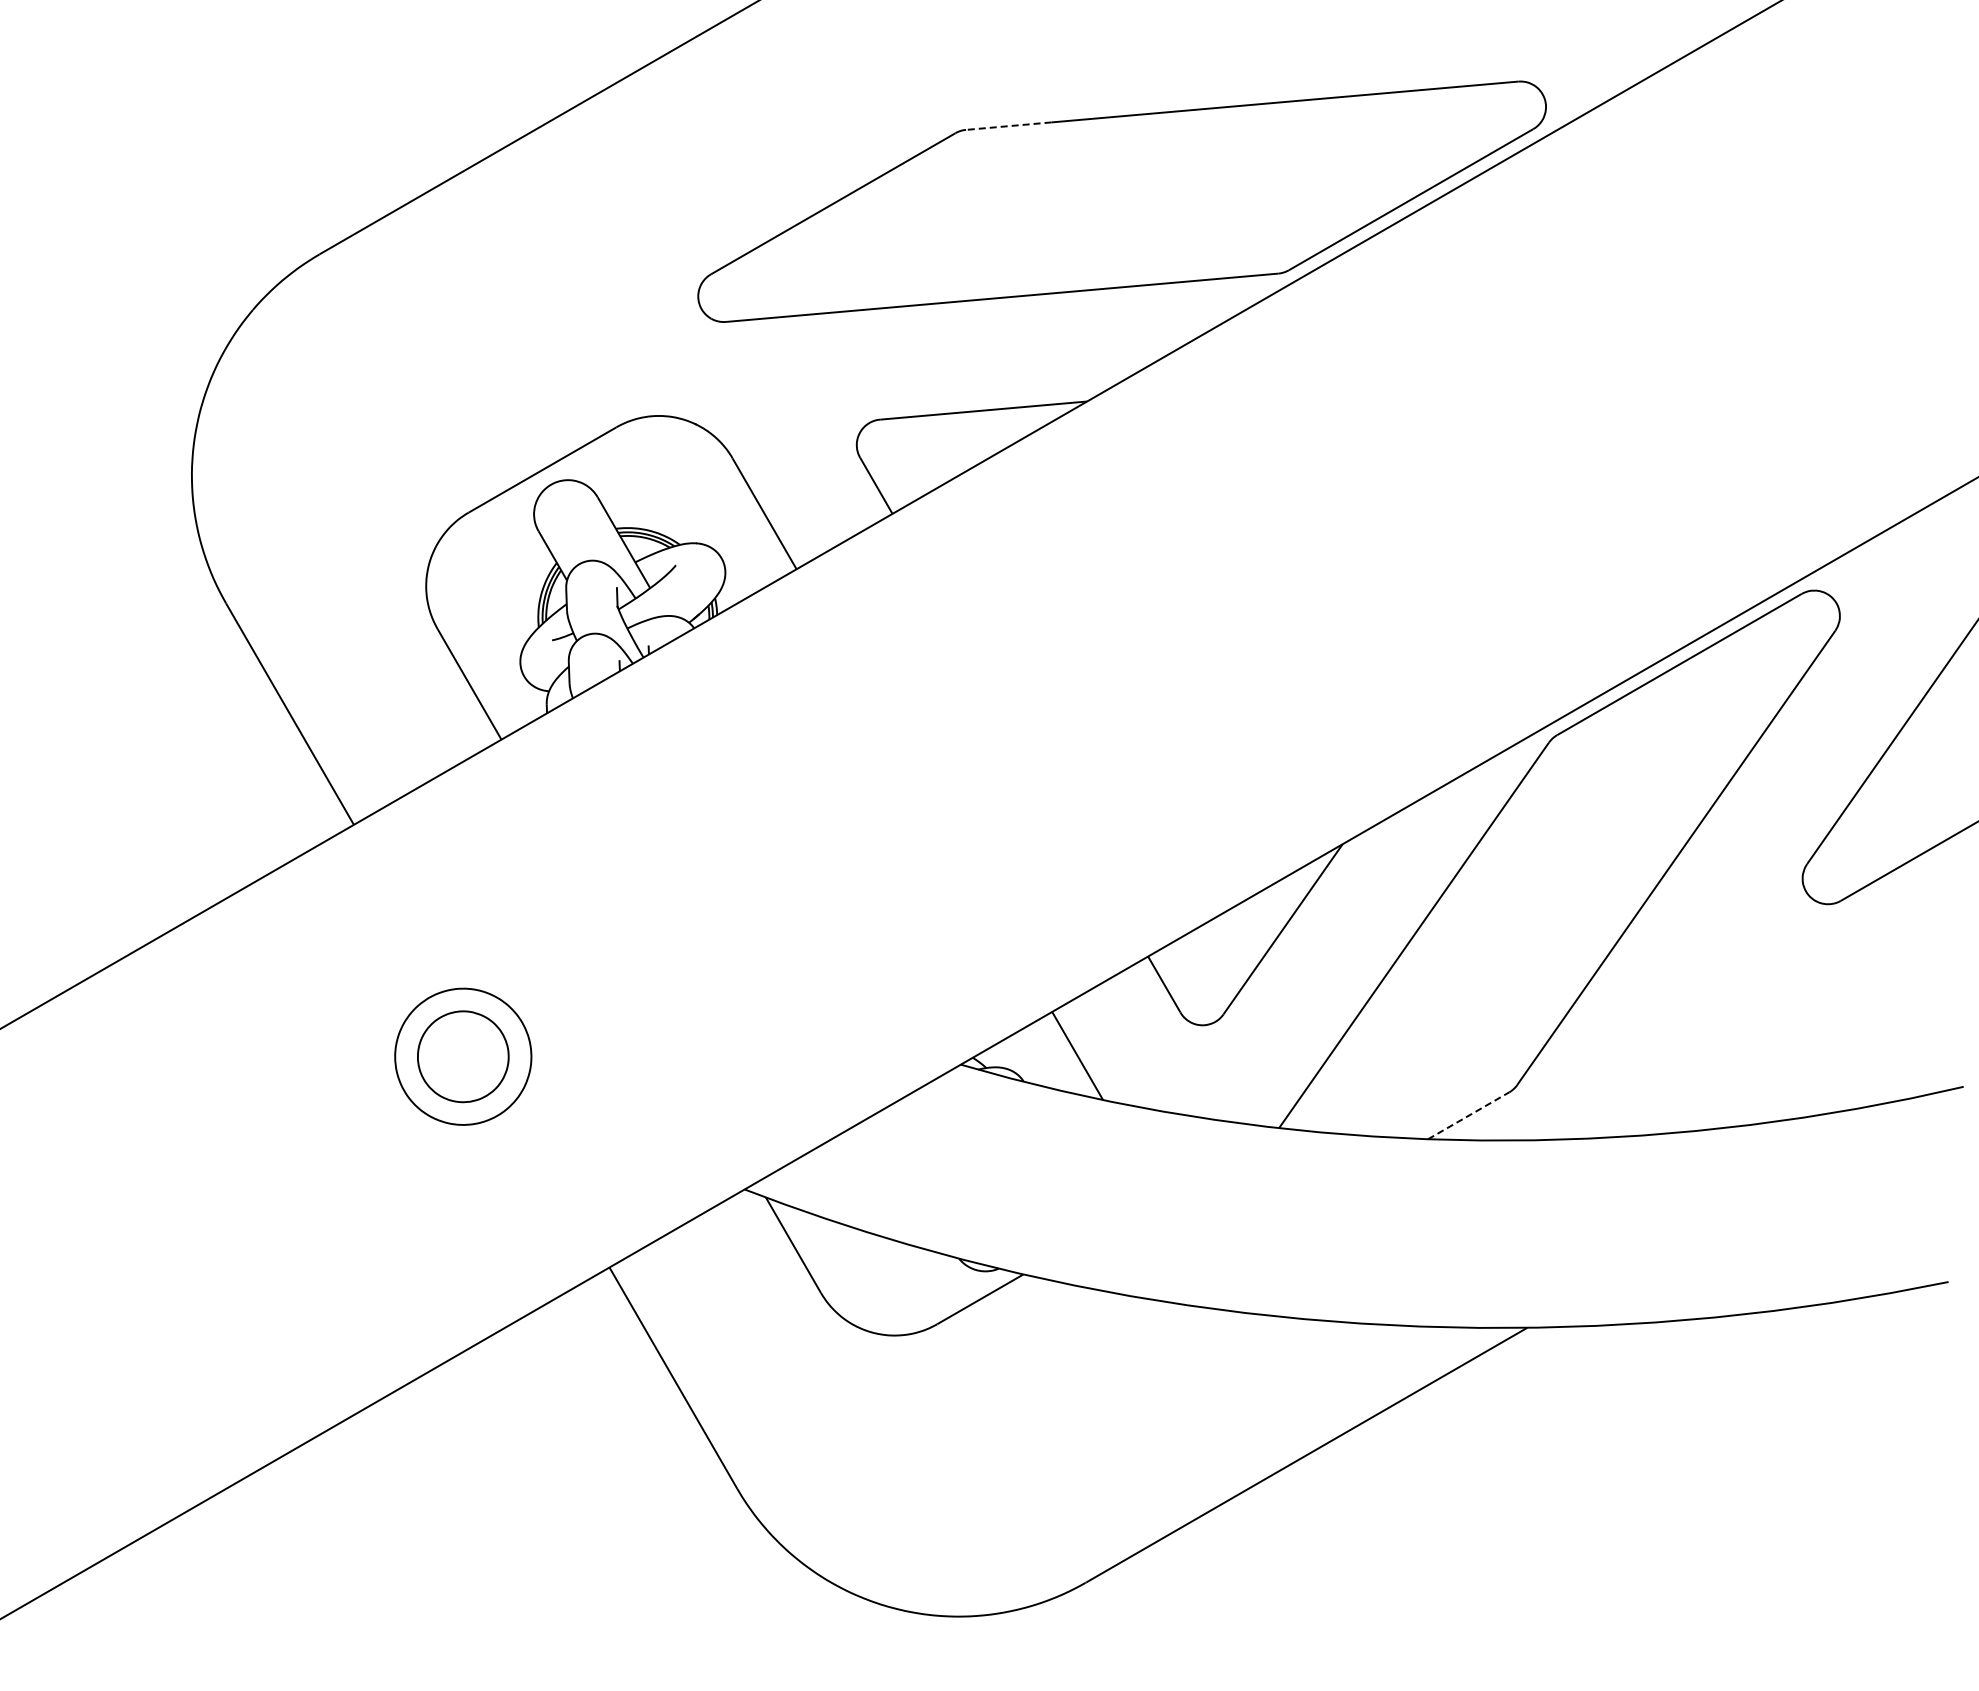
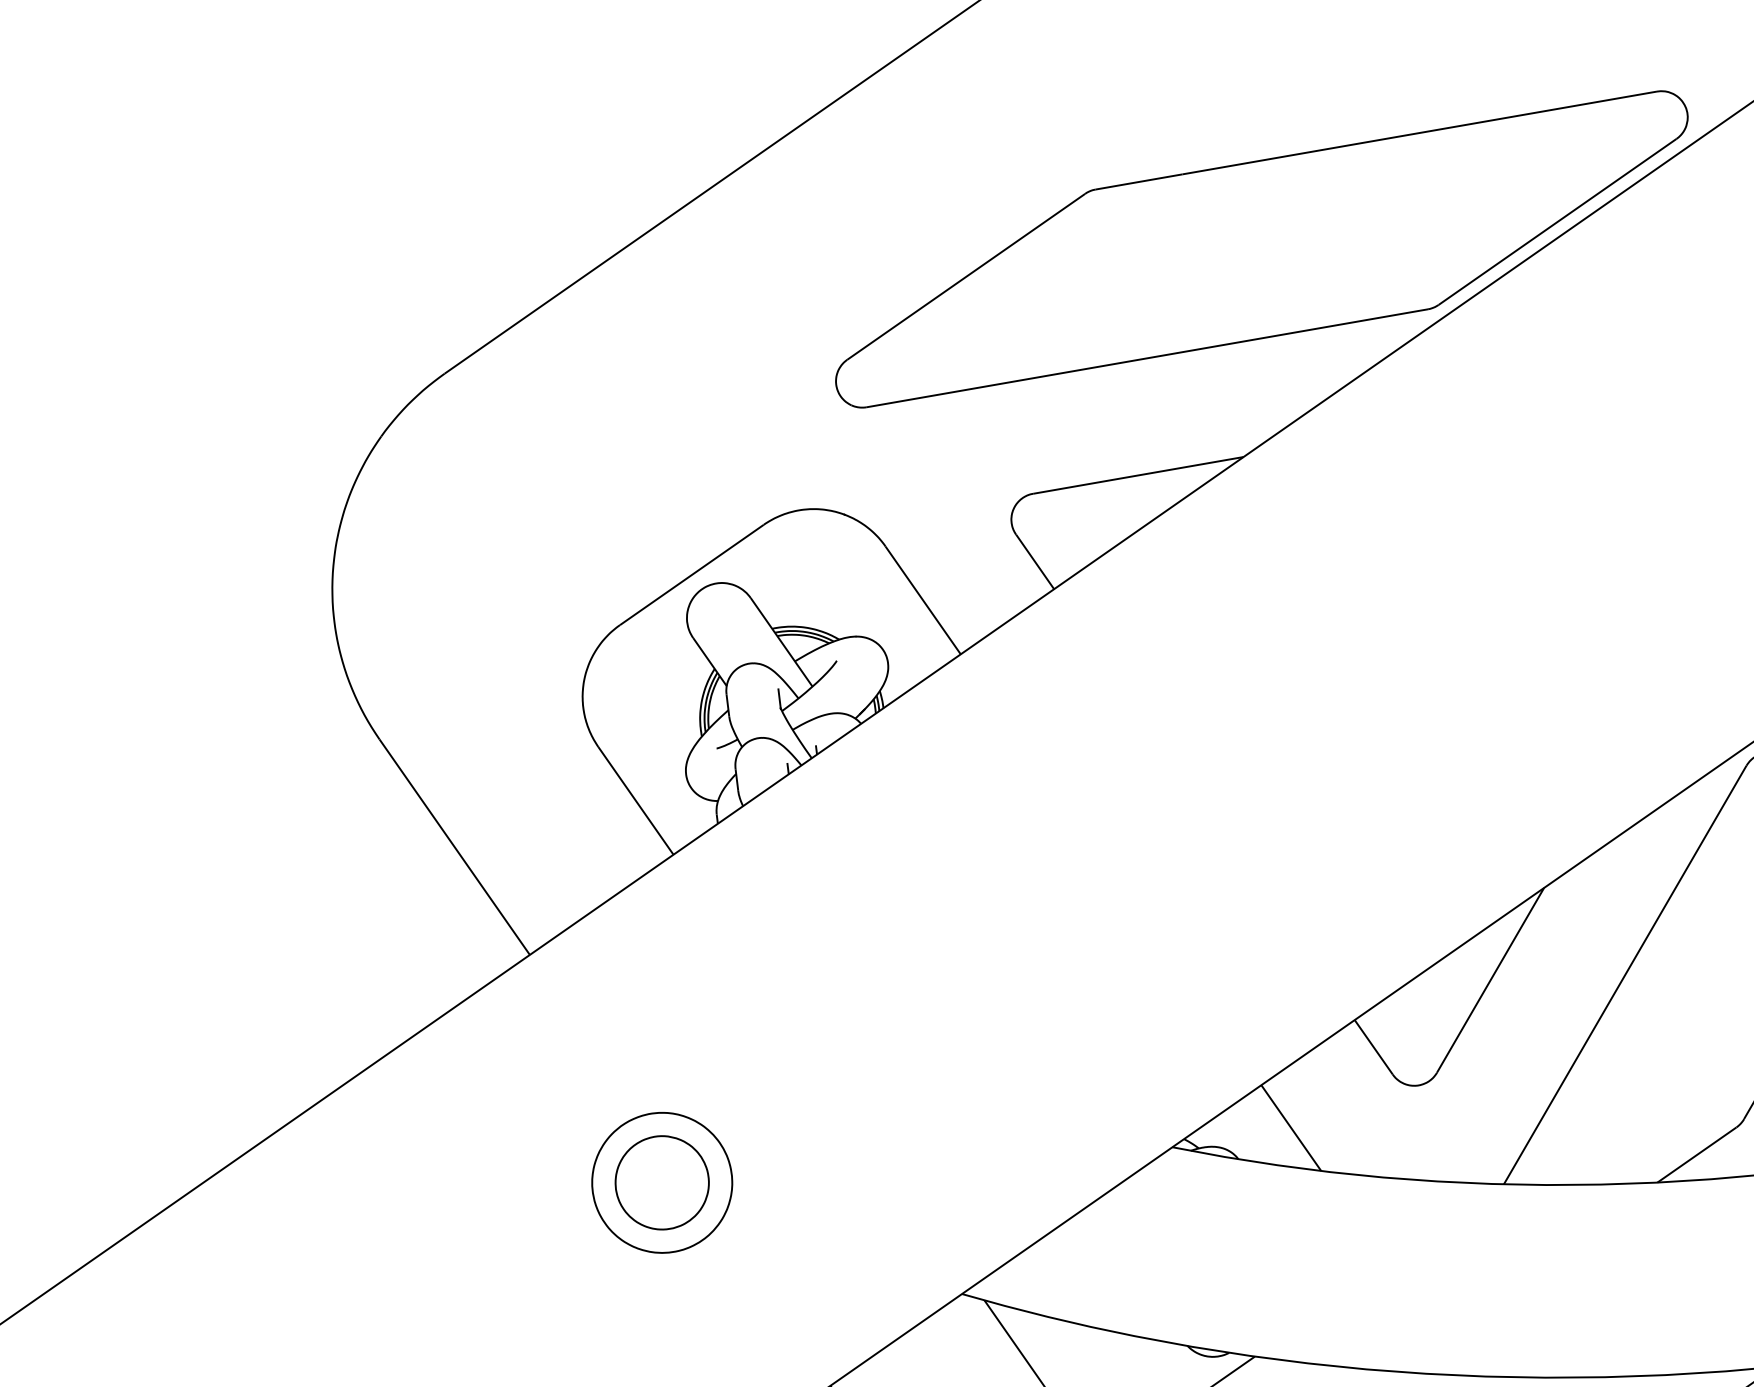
line: (1008, 126) -> (1138, 182), dashed -> solid
line: (1468, 1115) -> (1696, 1154), dashed -> solid

